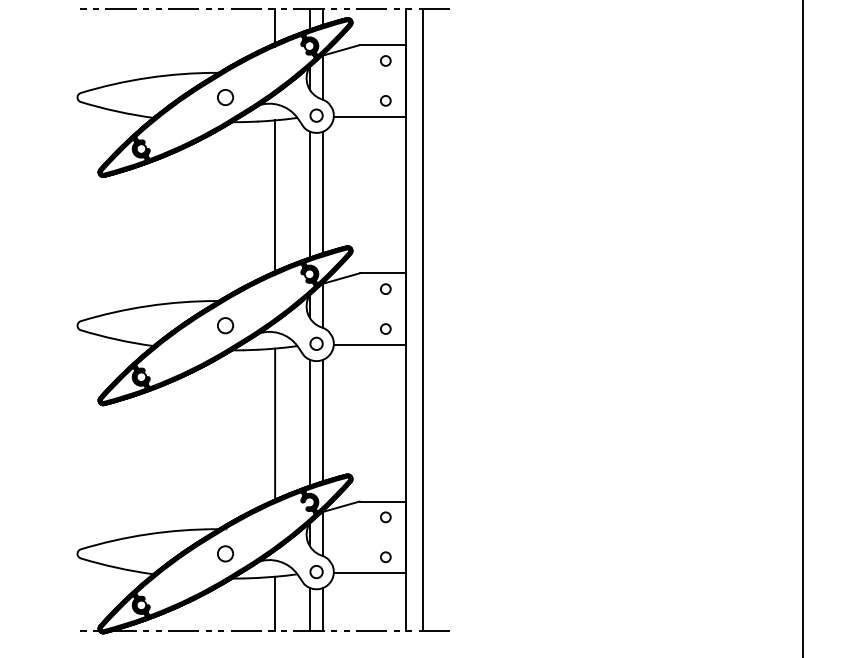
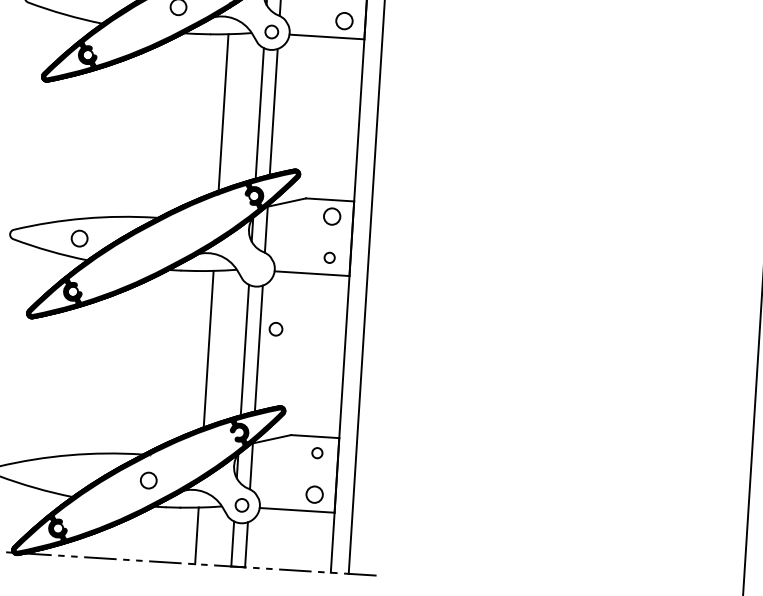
circle: (385, 100) -> (344, 20), size x1.6
circle: (385, 288) -> (332, 215), size x1.6
circle: (225, 325) -> (79, 238), moved
circle: (316, 343) -> (275, 328), moved
circle: (385, 556) -> (314, 493), size x1.6

